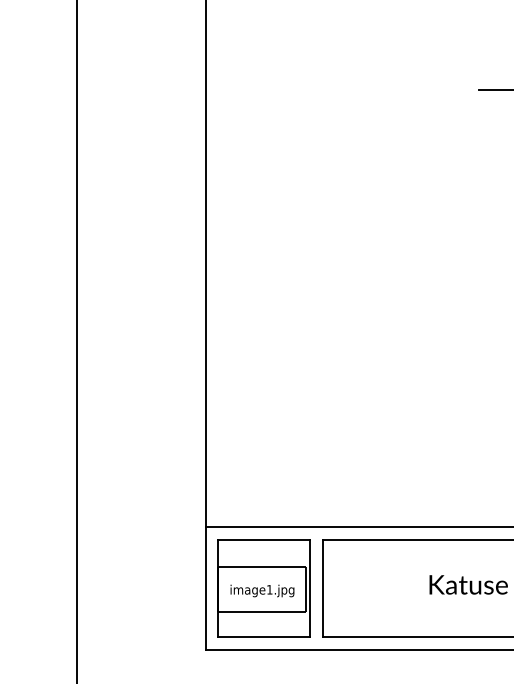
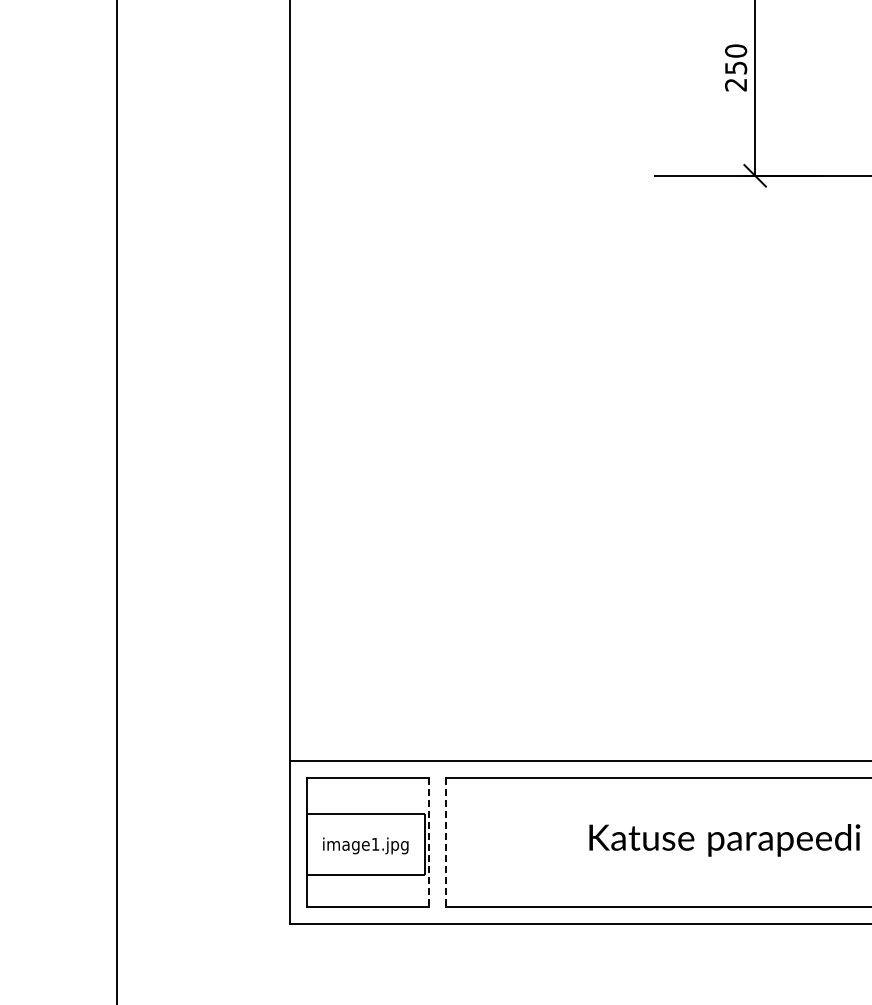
line: (310, 588) -> (429, 842), solid -> dashed
line: (322, 588) -> (446, 842), solid -> dashed

